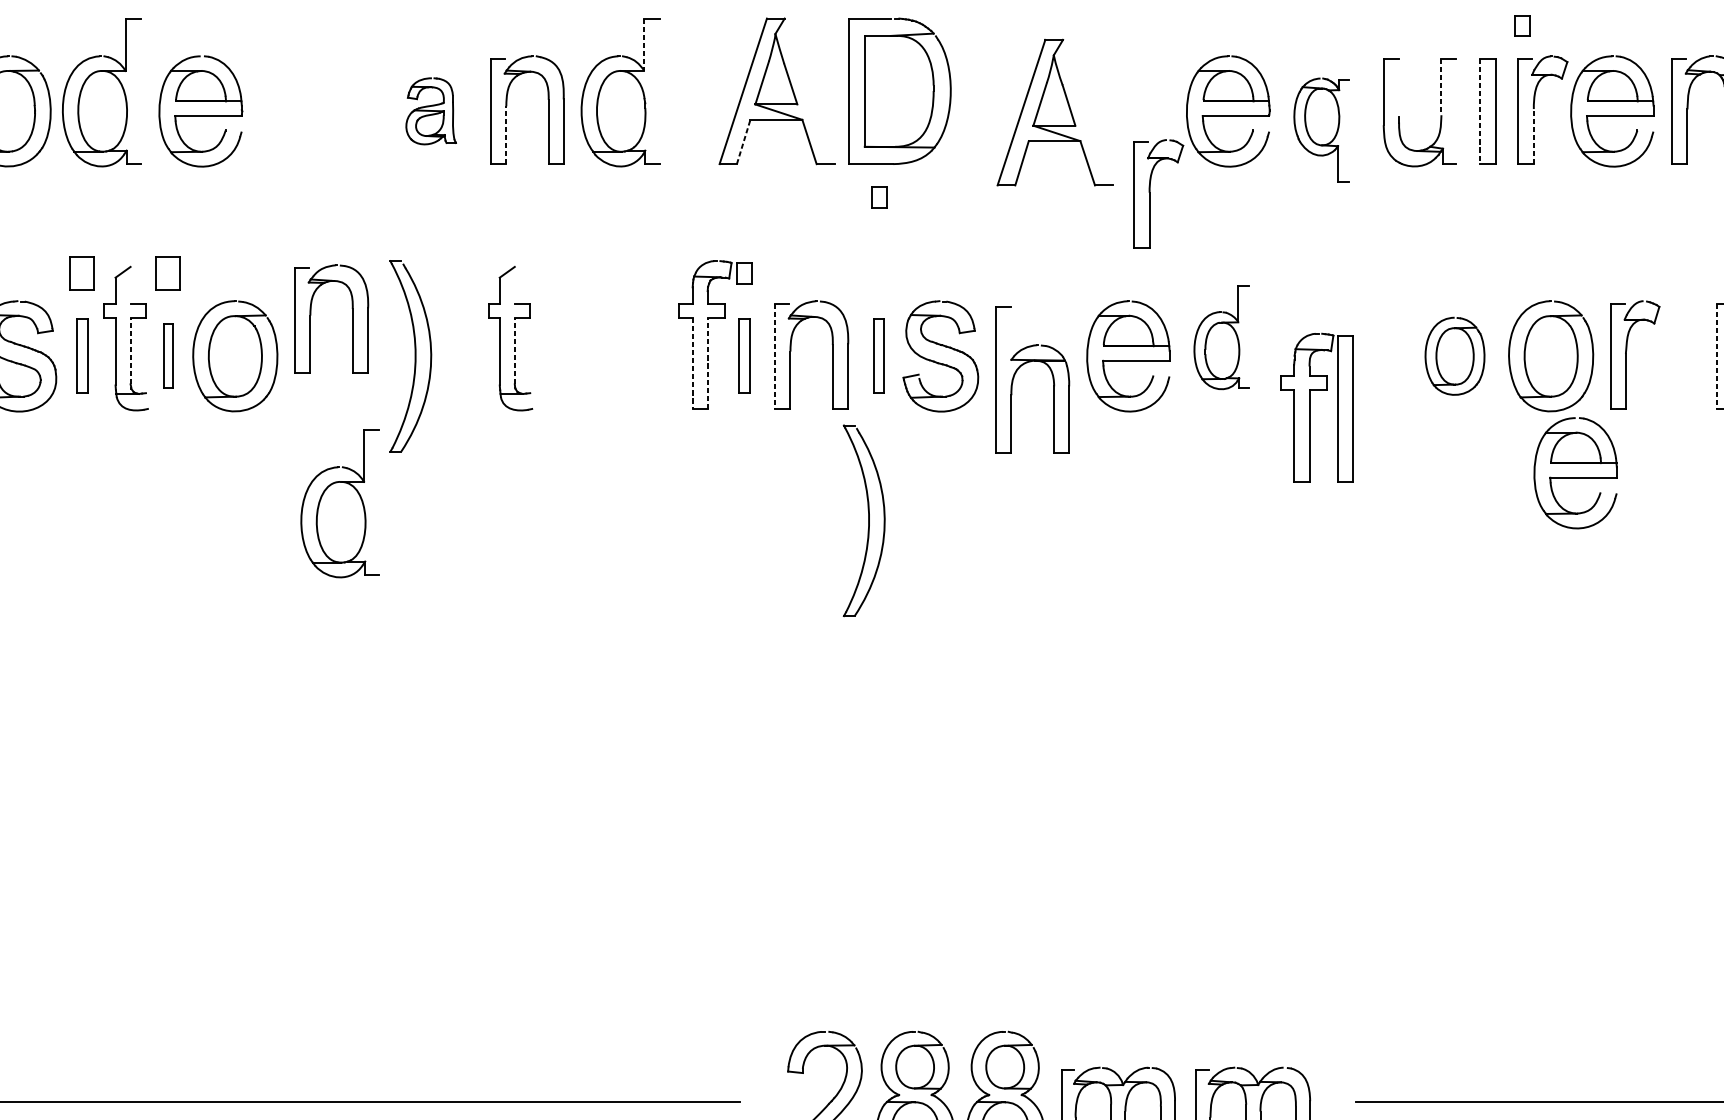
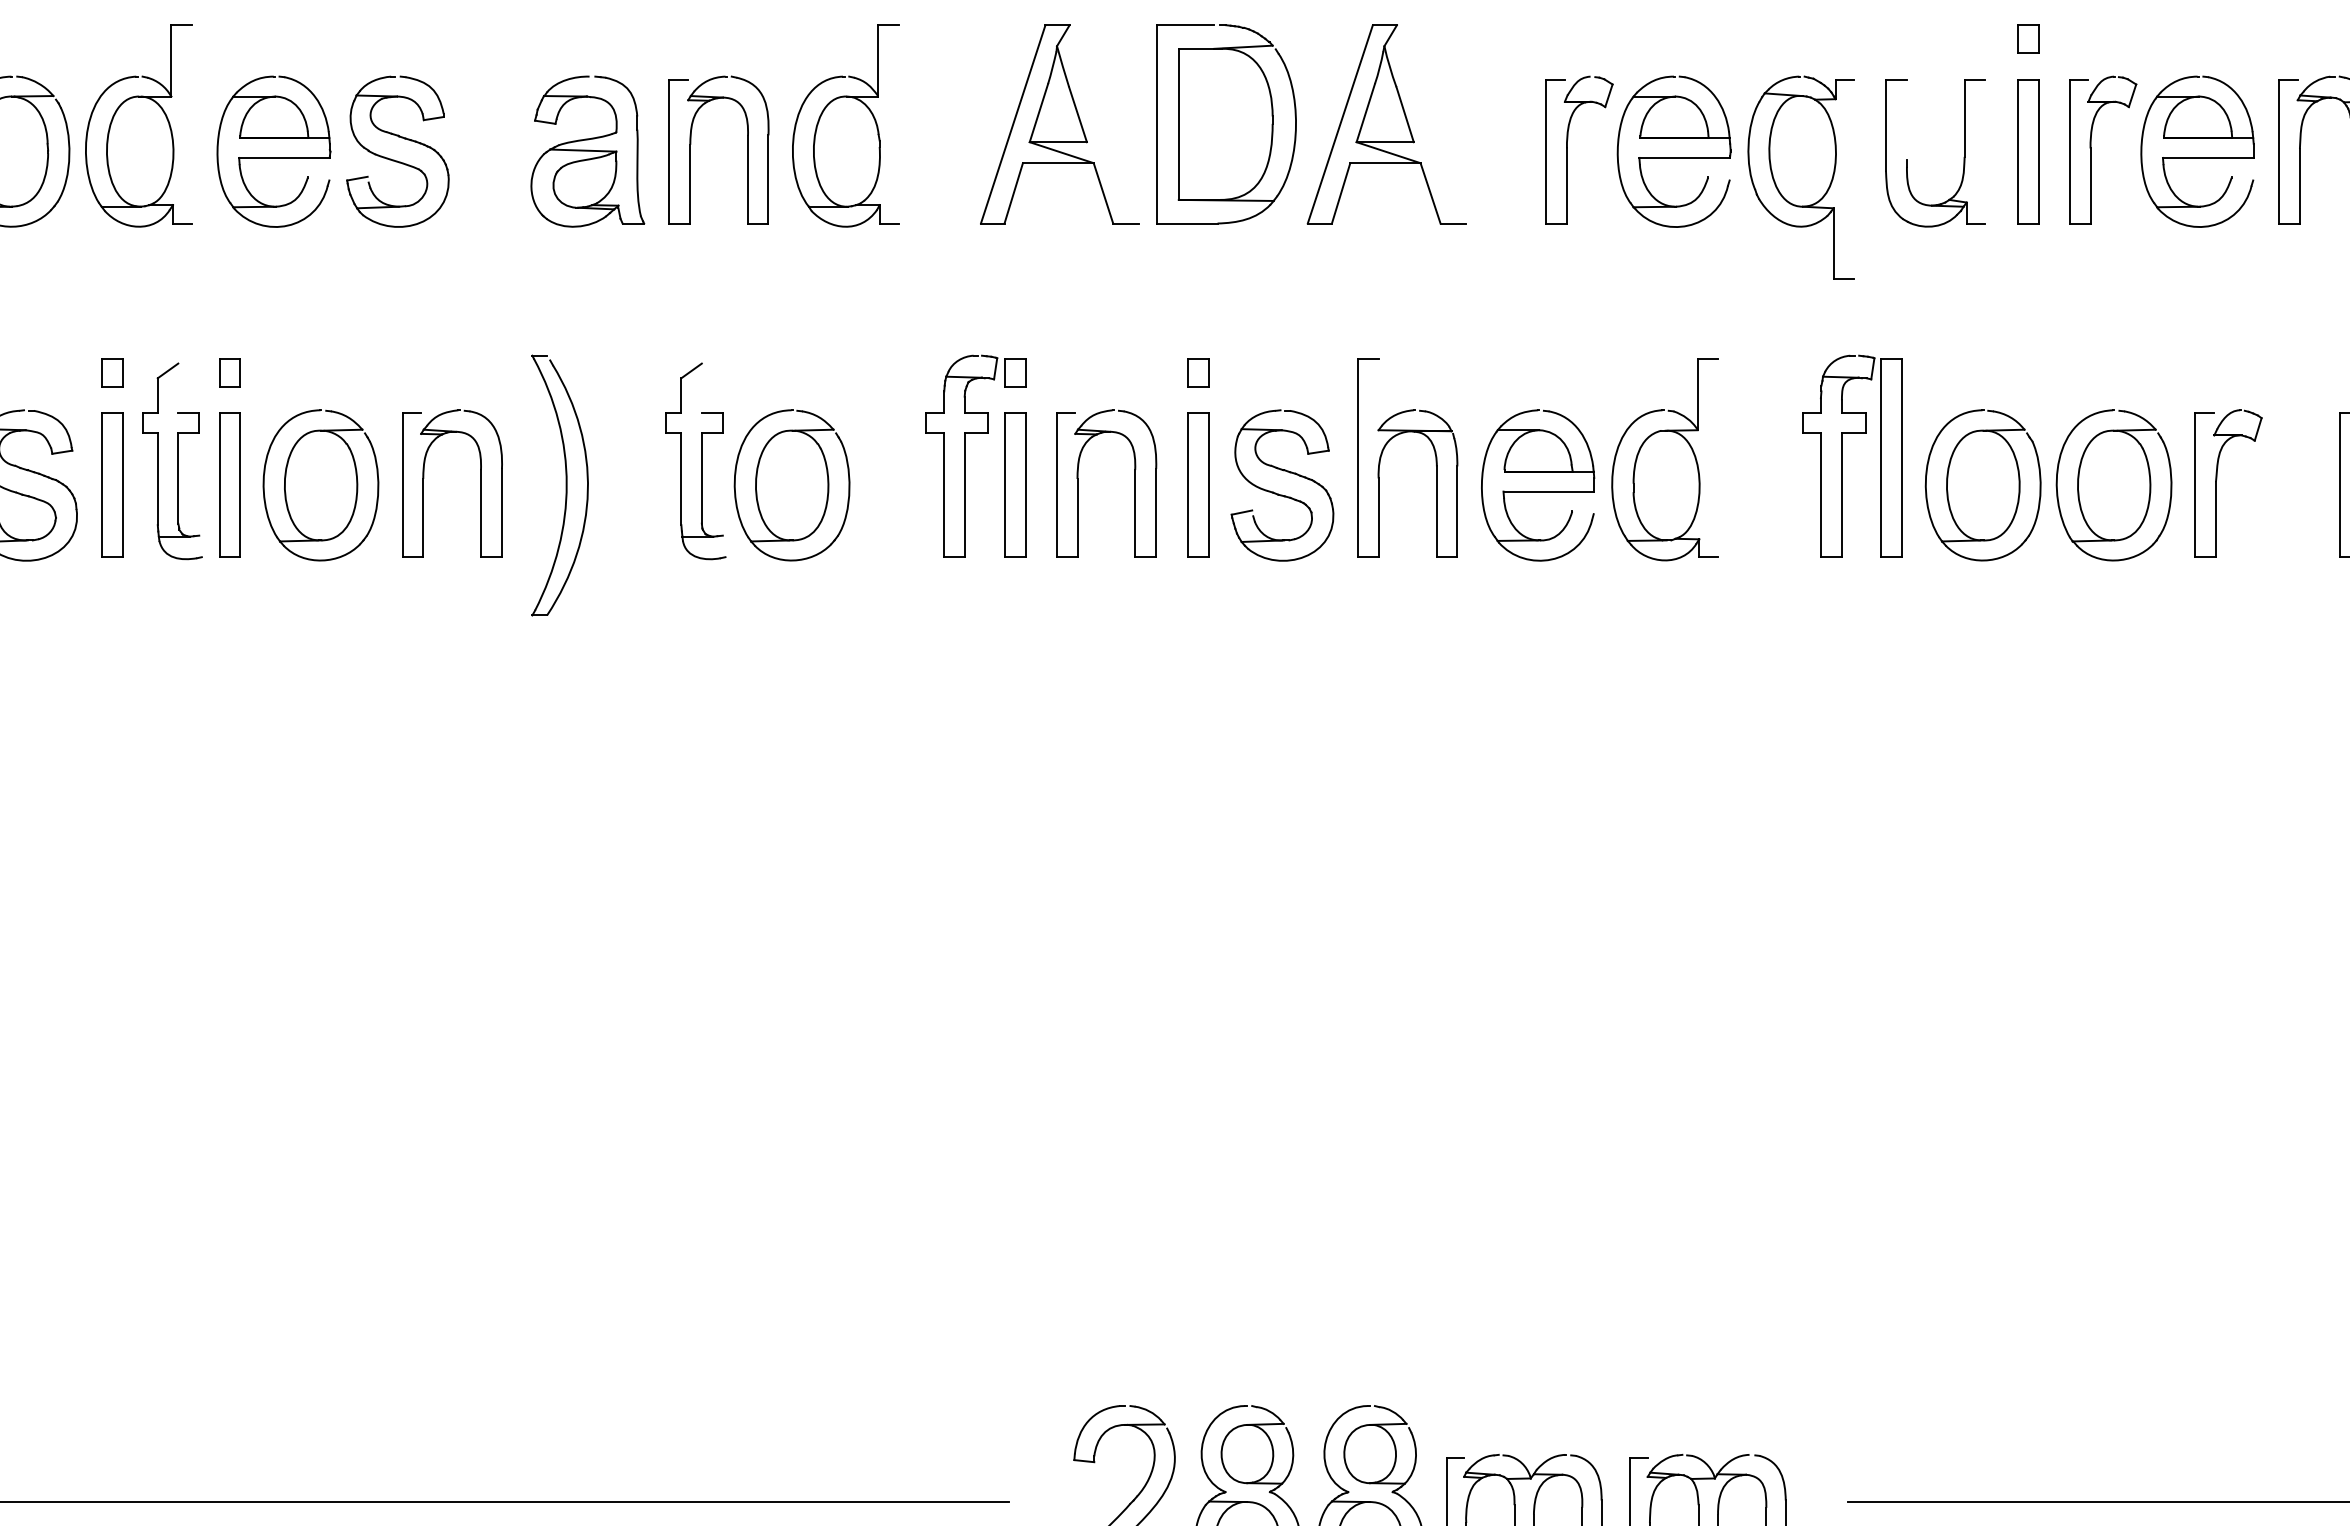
part: (1522, 25) -> (2028, 38), moved
line: (644, 44) -> (878, 60), dashed -> solid
line: (1441, 87) -> (1964, 118), dashed -> solid
part: (291, 111) -> (397, 151), added
part: (430, 111) -> (587, 151), size x1.67
line: (1480, 111) -> (2017, 151), dashed -> solid
part: (1055, 112) -> (1386, 124), moved
part: (1320, 130) -> (1800, 177), size x1.43
line: (506, 134) -> (690, 183), dashed -> solid
line: (1533, 136) -> (2090, 186), dashed -> solid
line: (743, 142) -> (1013, 193), dashed -> solid
part: (1150, 193) -> (1567, 149), moved
part: (879, 197) -> (1198, 372), moved
part: (82, 273) -> (112, 372), size x0.62
part: (168, 273) -> (229, 372), size x0.62
part: (352, 318) -> (480, 483), moved
part: (1221, 337) -> (1664, 459), size x1.43
line: (130, 350) -> (178, 477), dashed -> solid
line: (514, 350) -> (701, 477), dashed -> solid
part: (82, 355) -> (112, 484), size x1.43
part: (168, 355) -> (229, 484), size x1.67
part: (744, 355) -> (1015, 484), size x1.43
part: (879, 355) -> (1198, 484), size x1.43
part: (580, 356) -> (791, 485), added
line: (775, 356) -> (1057, 485), dashed -> solid
part: (1454, 356) -> (1982, 485), size x1.43
line: (1716, 356) -> (2339, 485), dashed -> solid
line: (707, 362) -> (964, 494), dashed -> solid
line: (692, 363) -> (944, 495), dashed -> solid
part: (1022, 365) -> (1393, 438), moved
part: (1309, 407) -> (1842, 455), moved
part: (1575, 473) -> (2147, 644), removed
part: (339, 503) -> (463, 685), removed
part: (863, 520) -> (1177, 709), removed

